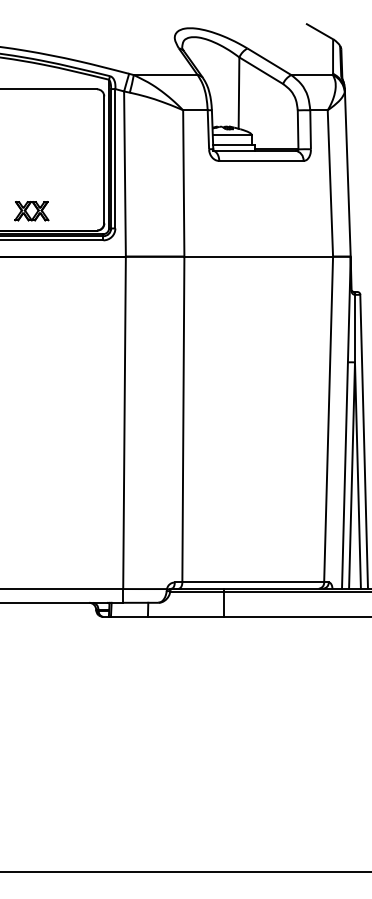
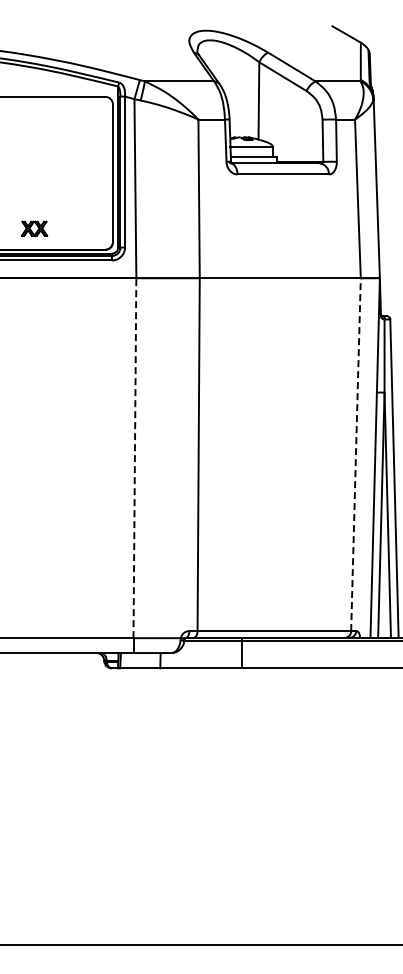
part: (31, 210) -> (34, 228), size x0.7
line: (328, 418) -> (355, 453), solid -> dashed
line: (124, 422) -> (134, 457), solid -> dashed

